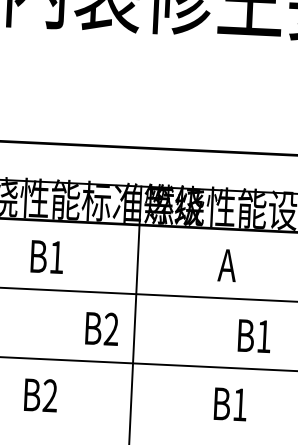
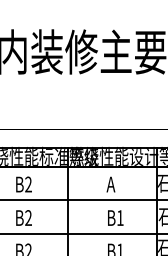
text: (56, 257) -> (28, 184), B1 -> B2
text: (101, 327) -> (23, 217), moved
text: (254, 335) -> (115, 217), moved

